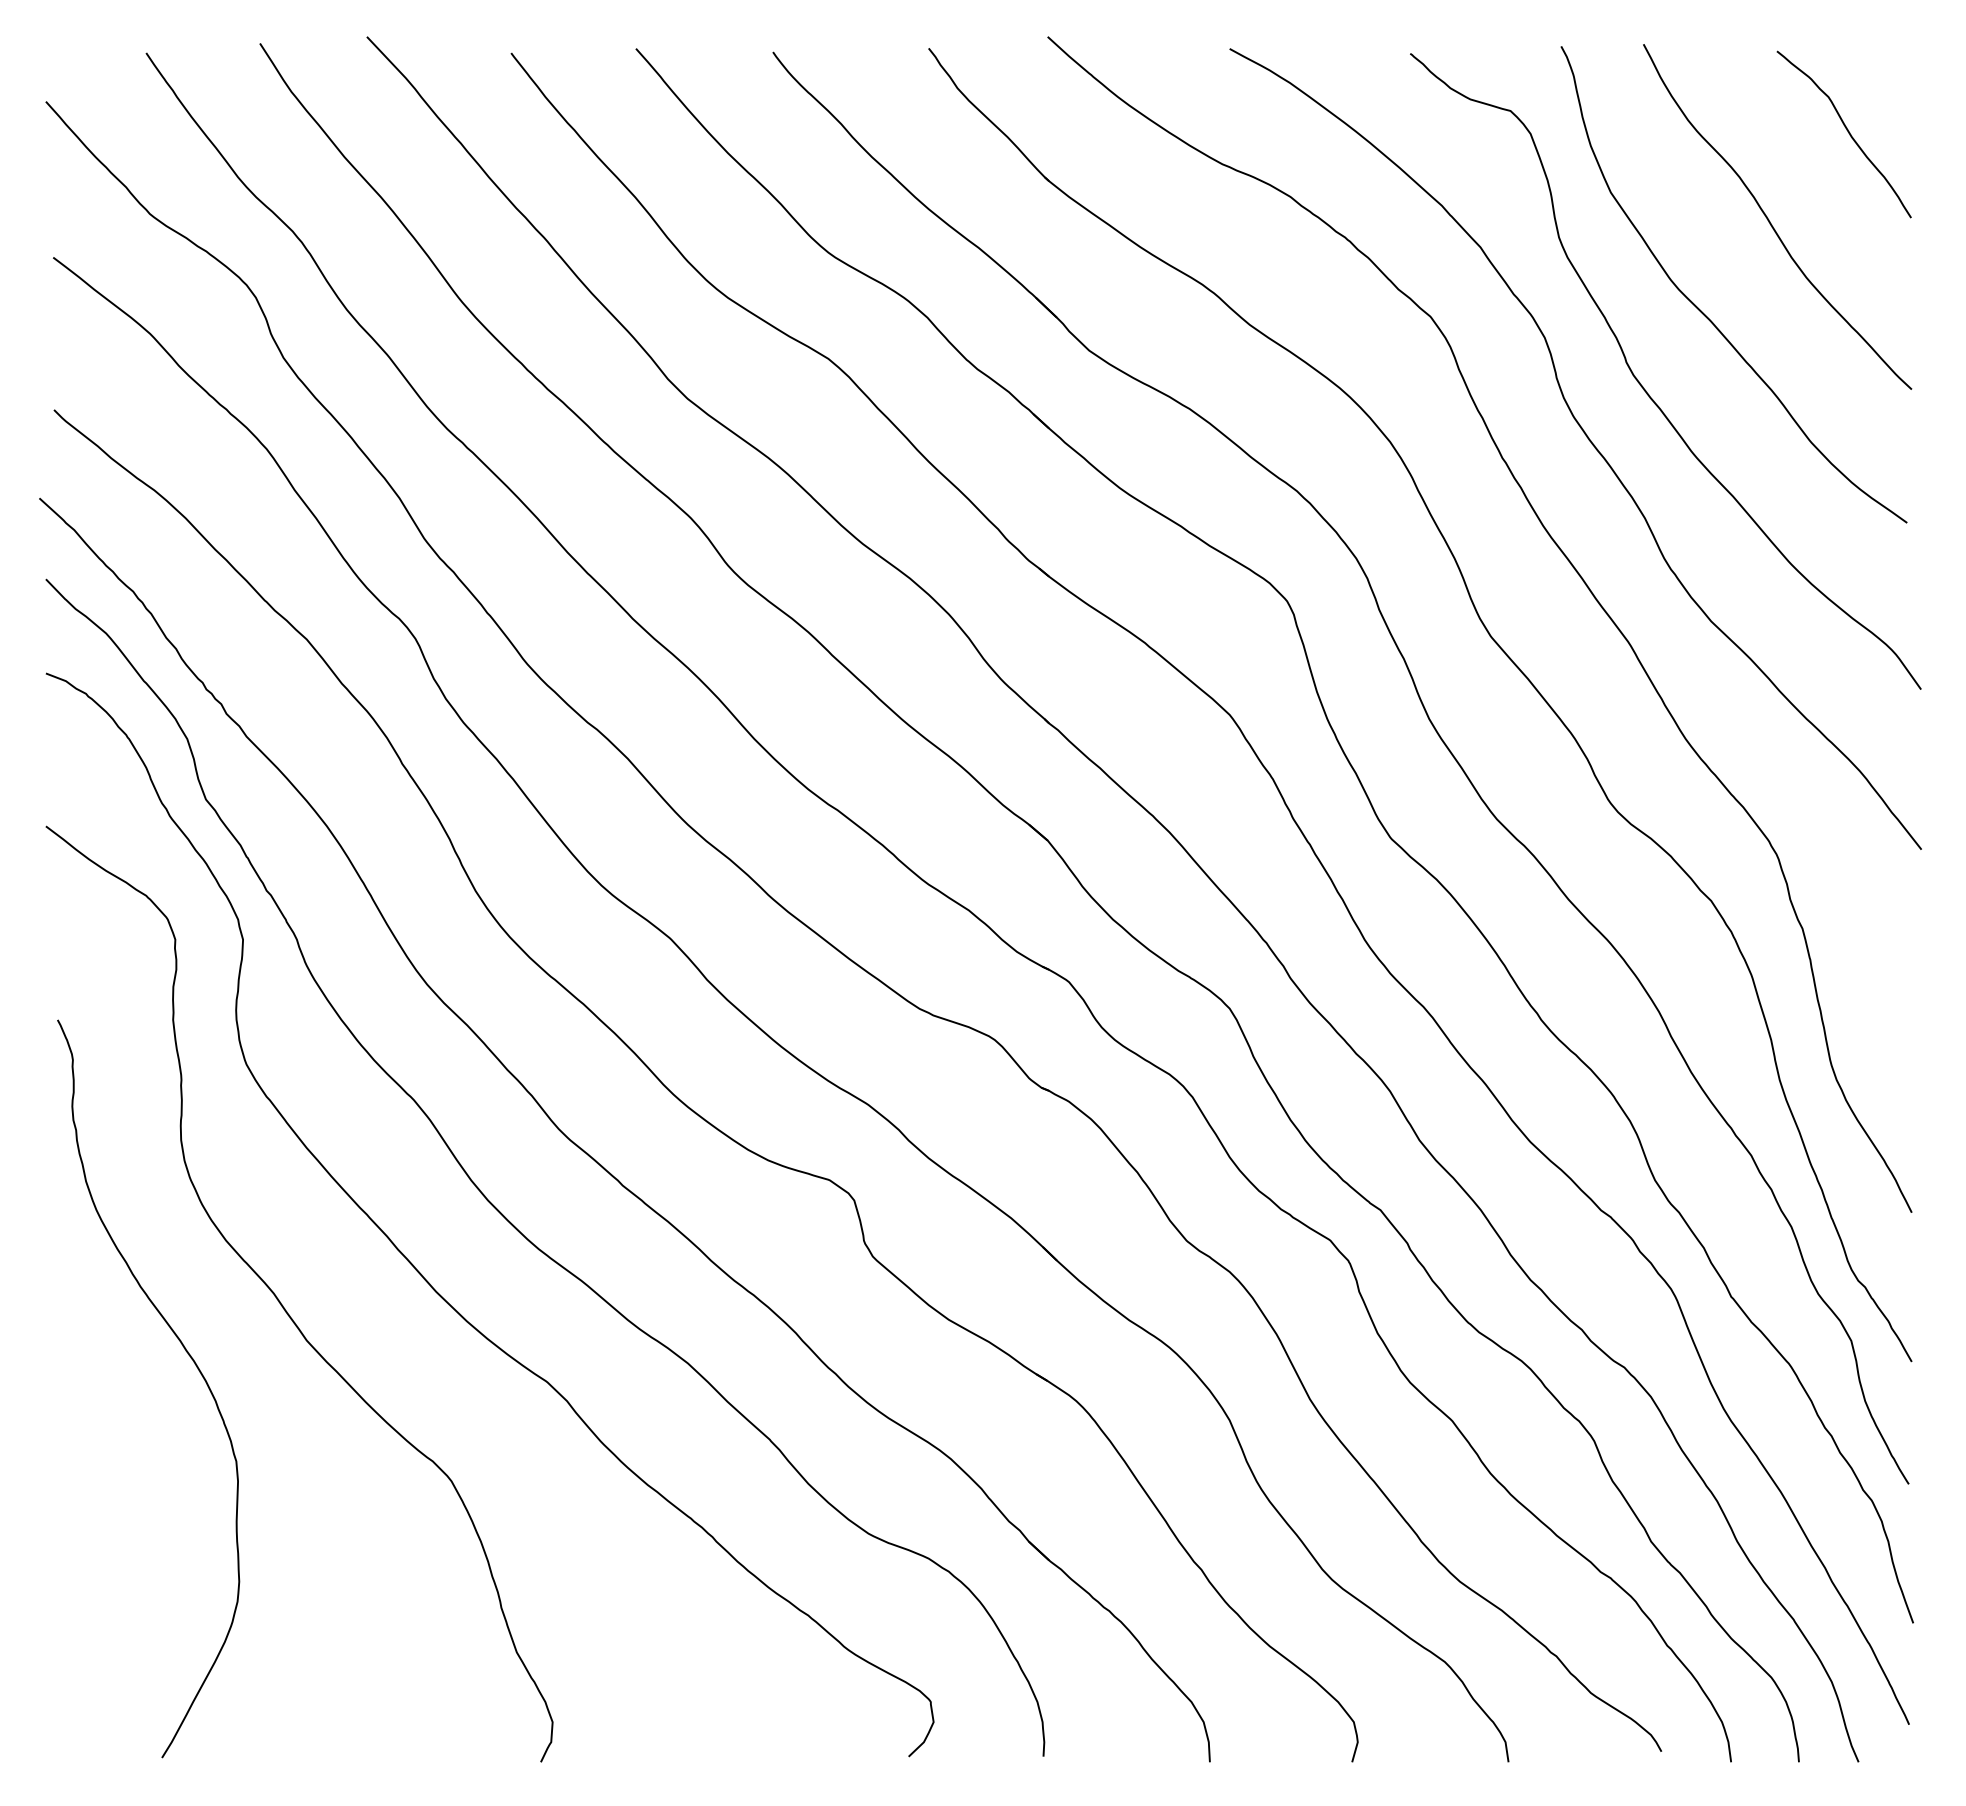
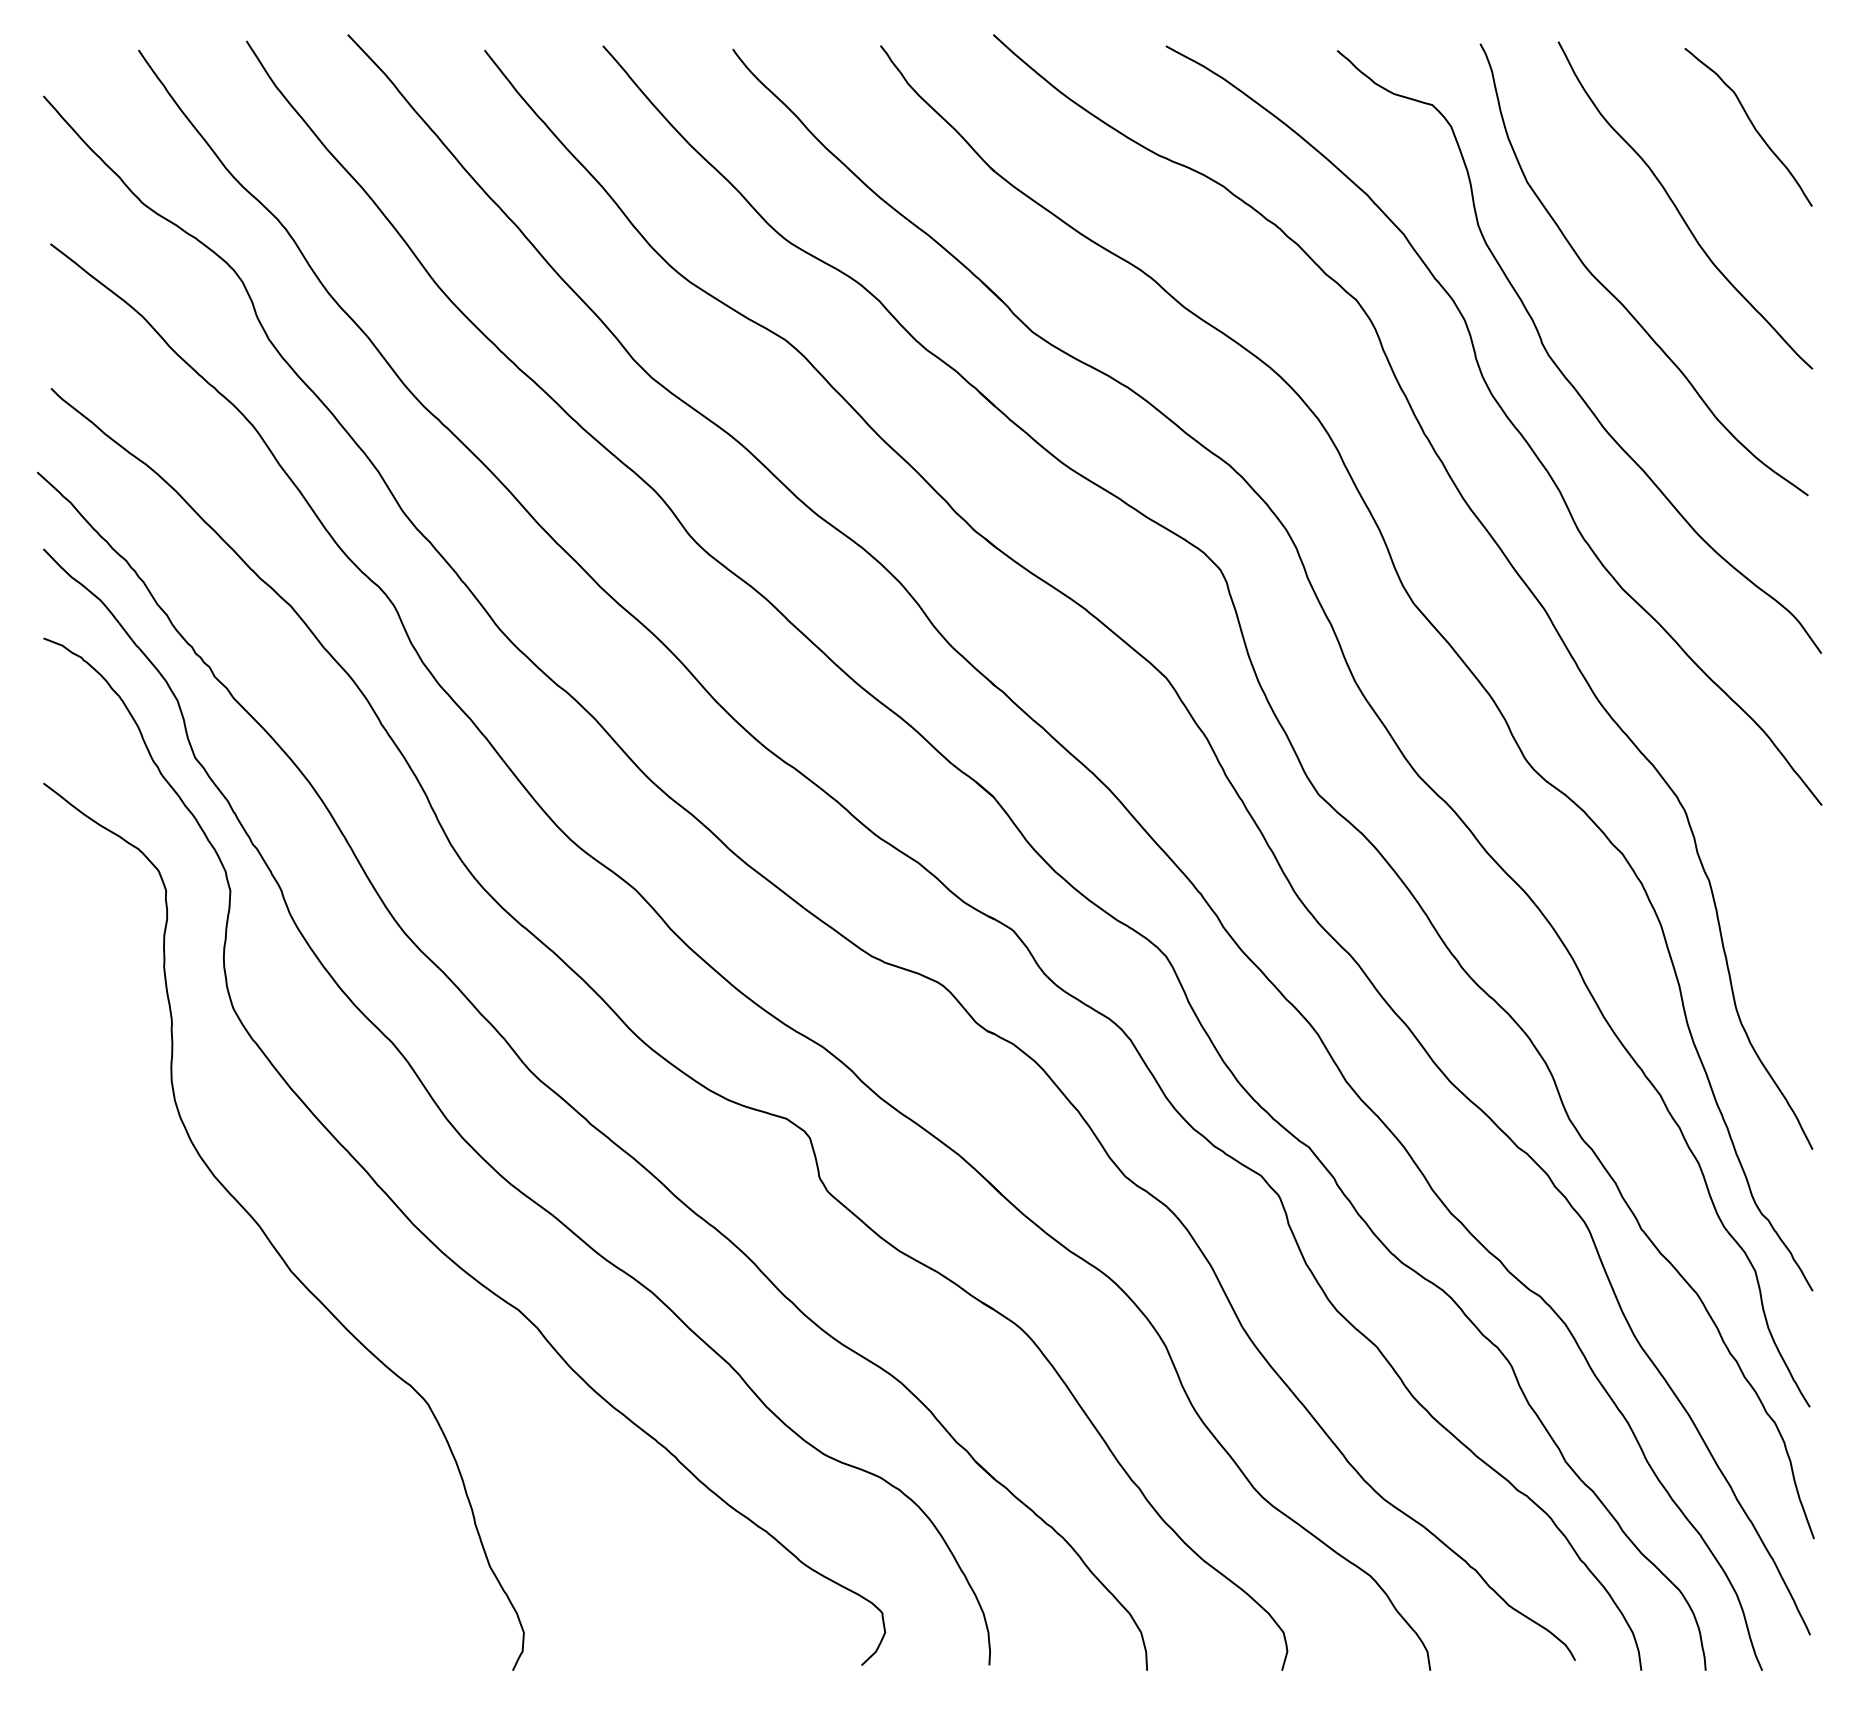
curve: (190, 1358) -> (180, 1287), removed

